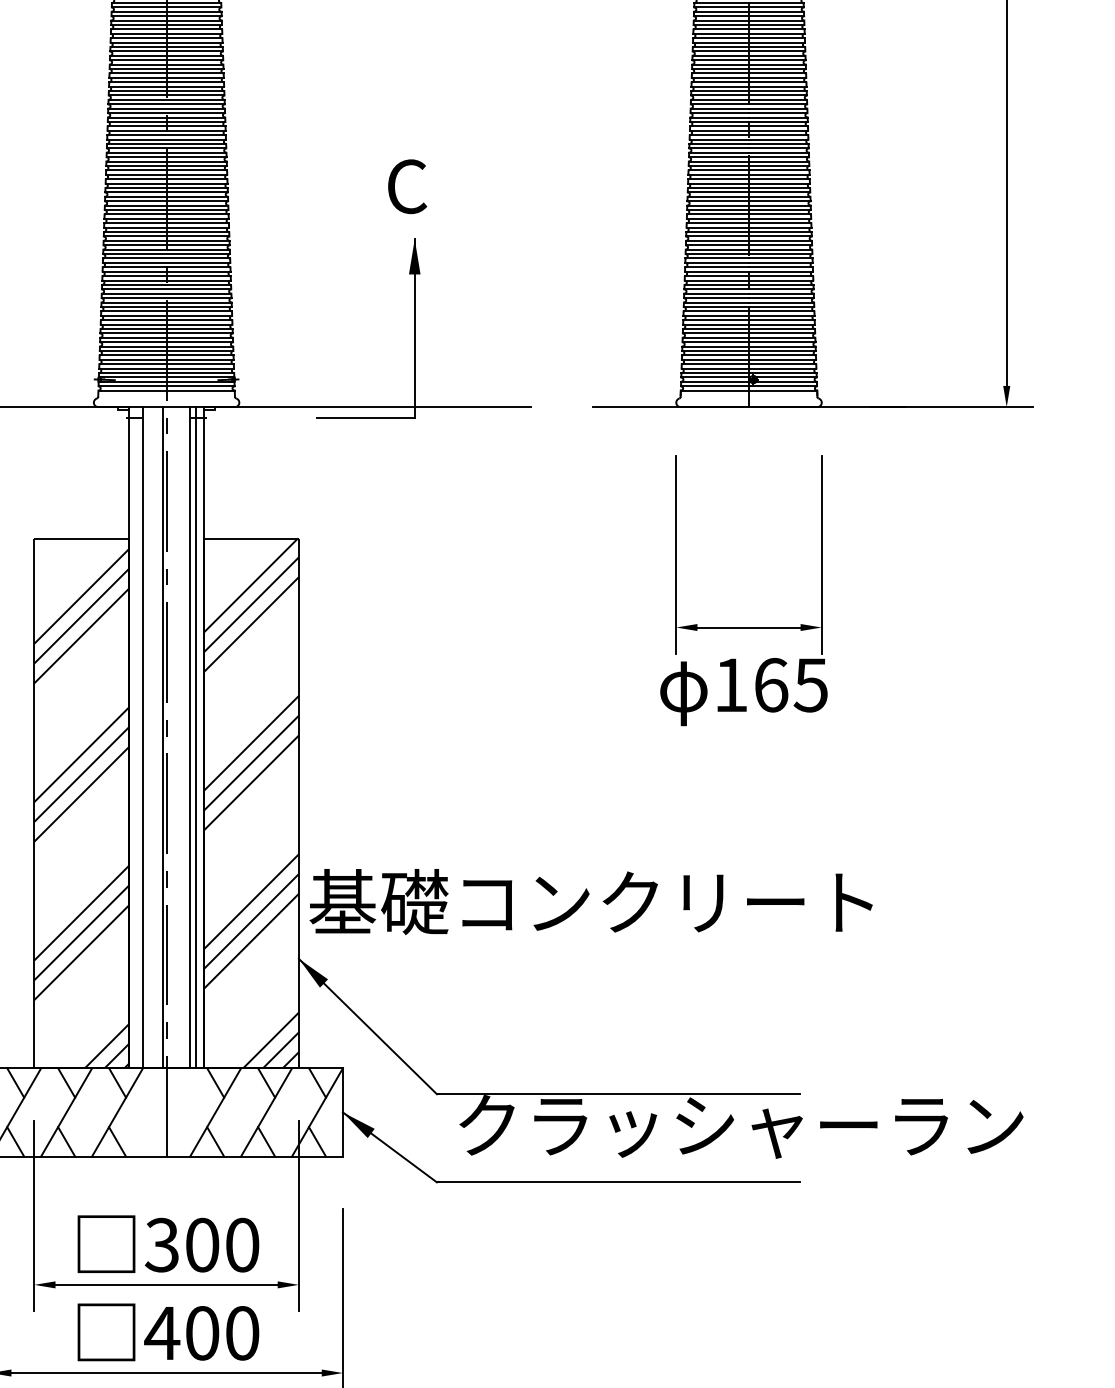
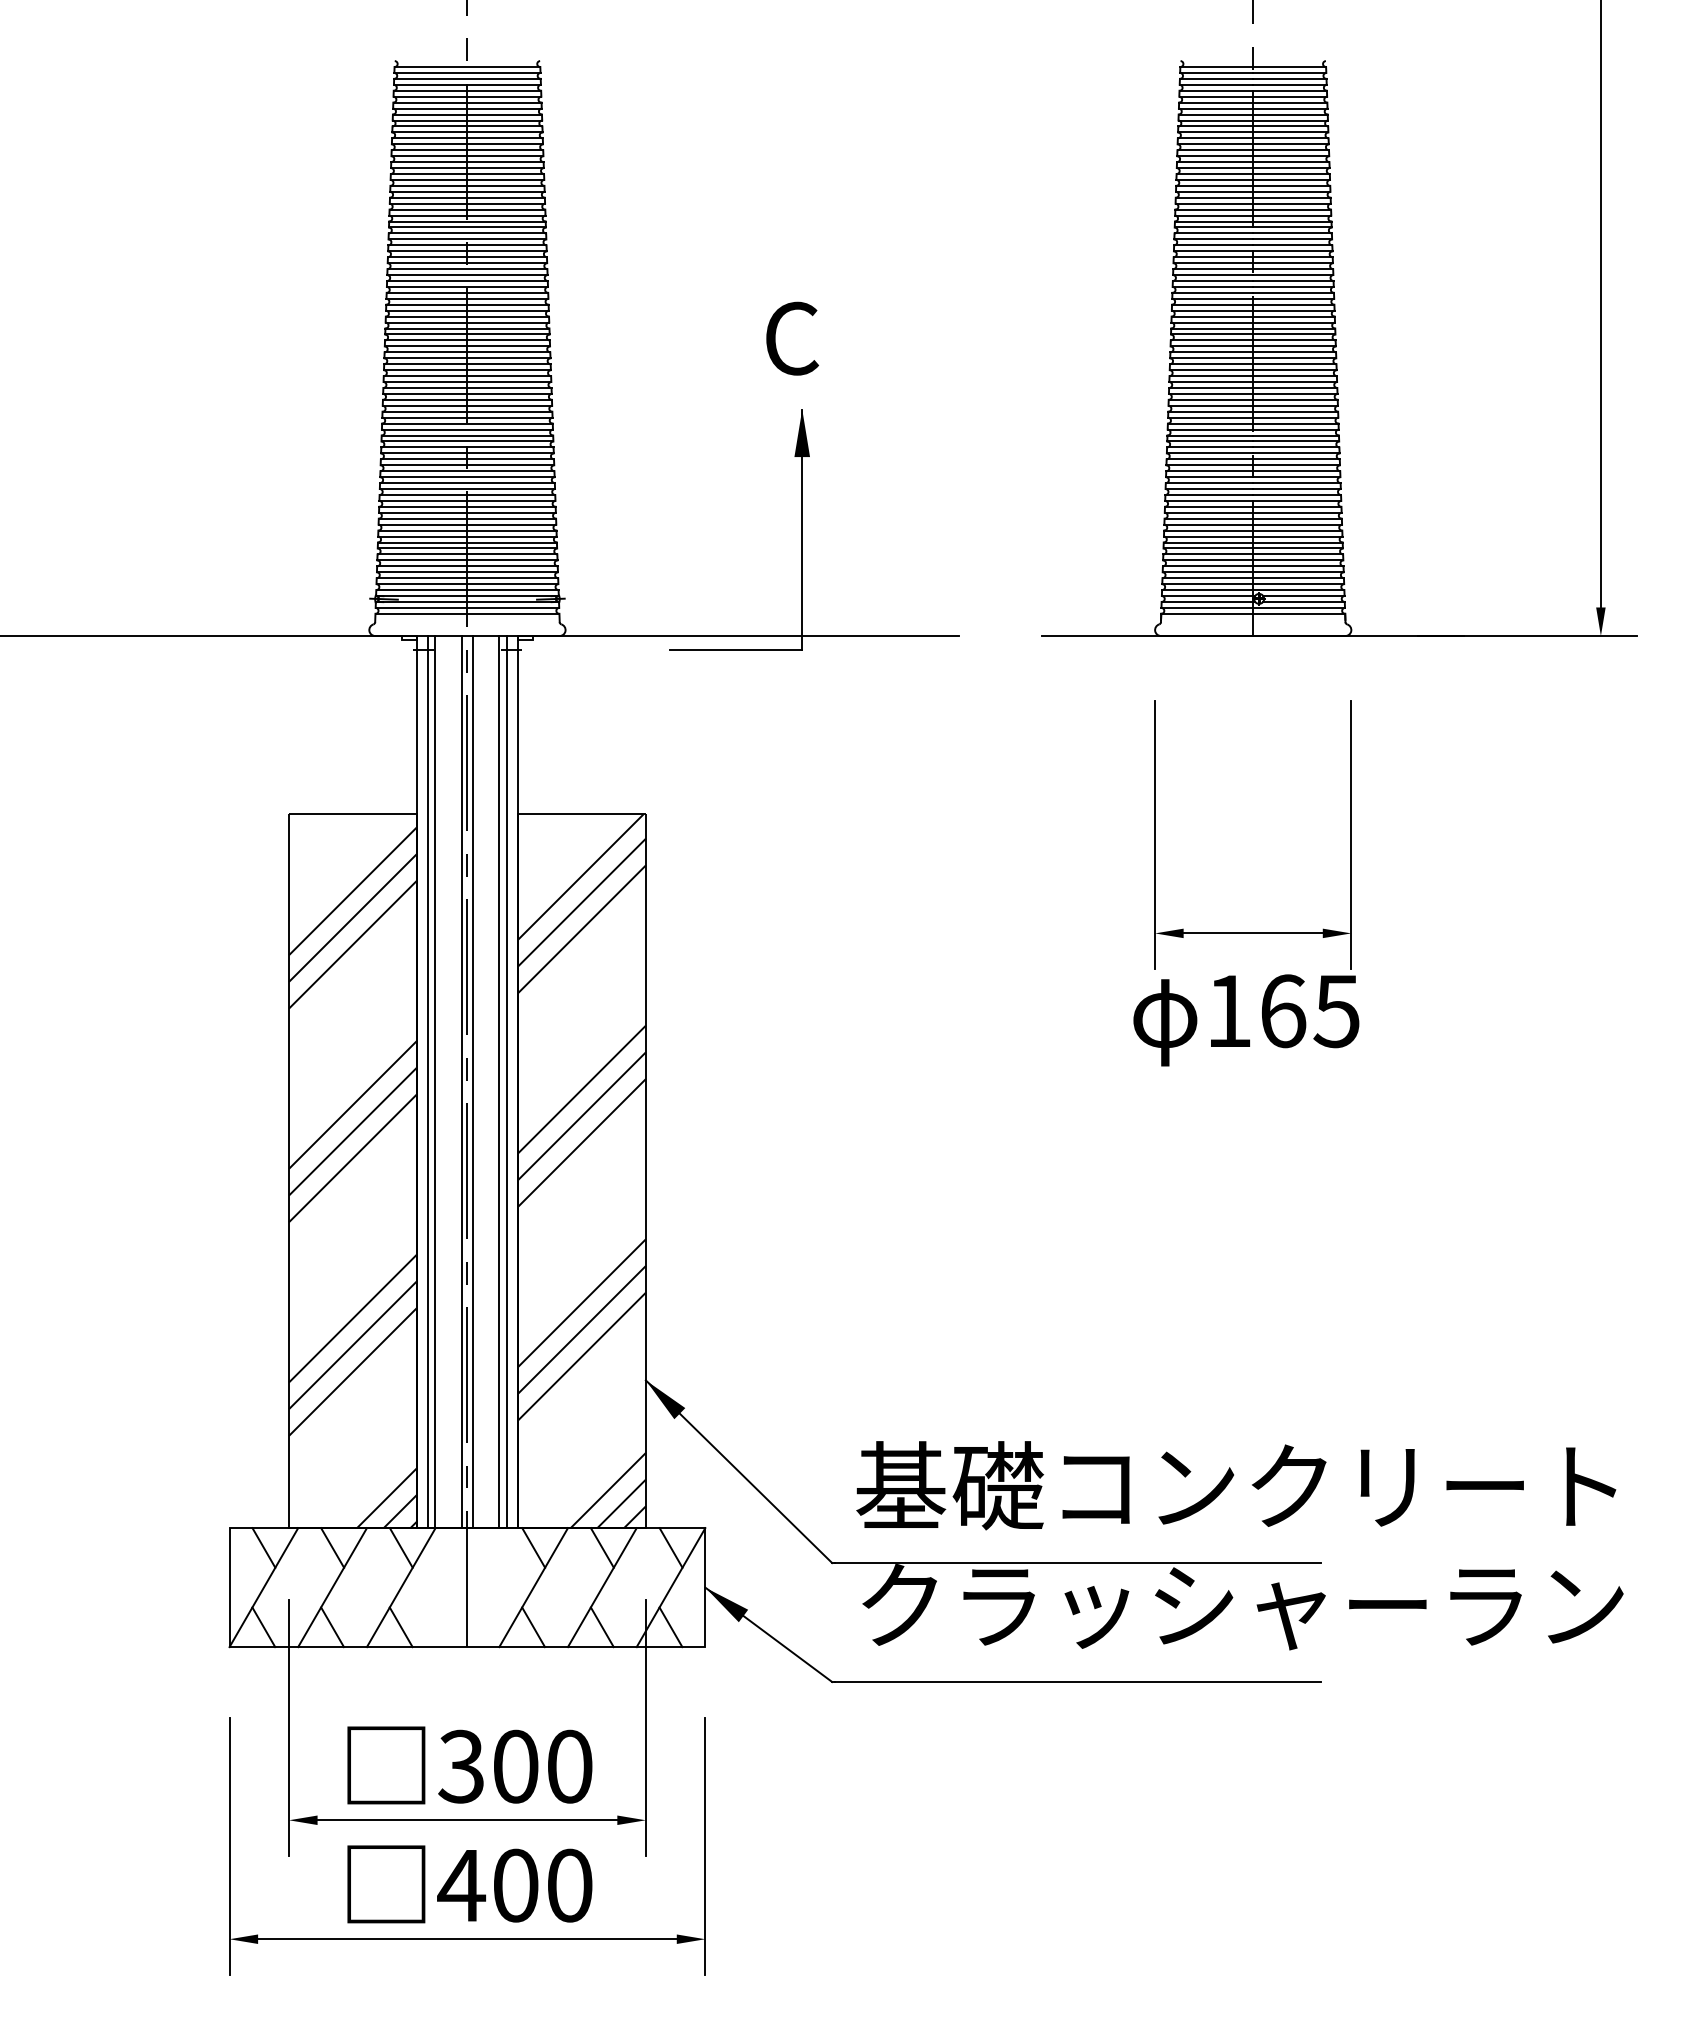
line: (137, 738) -> (428, 1082), added
line: (170, 738) -> (472, 1082), added
text: (591, 901) -> (1236, 1485), moved

